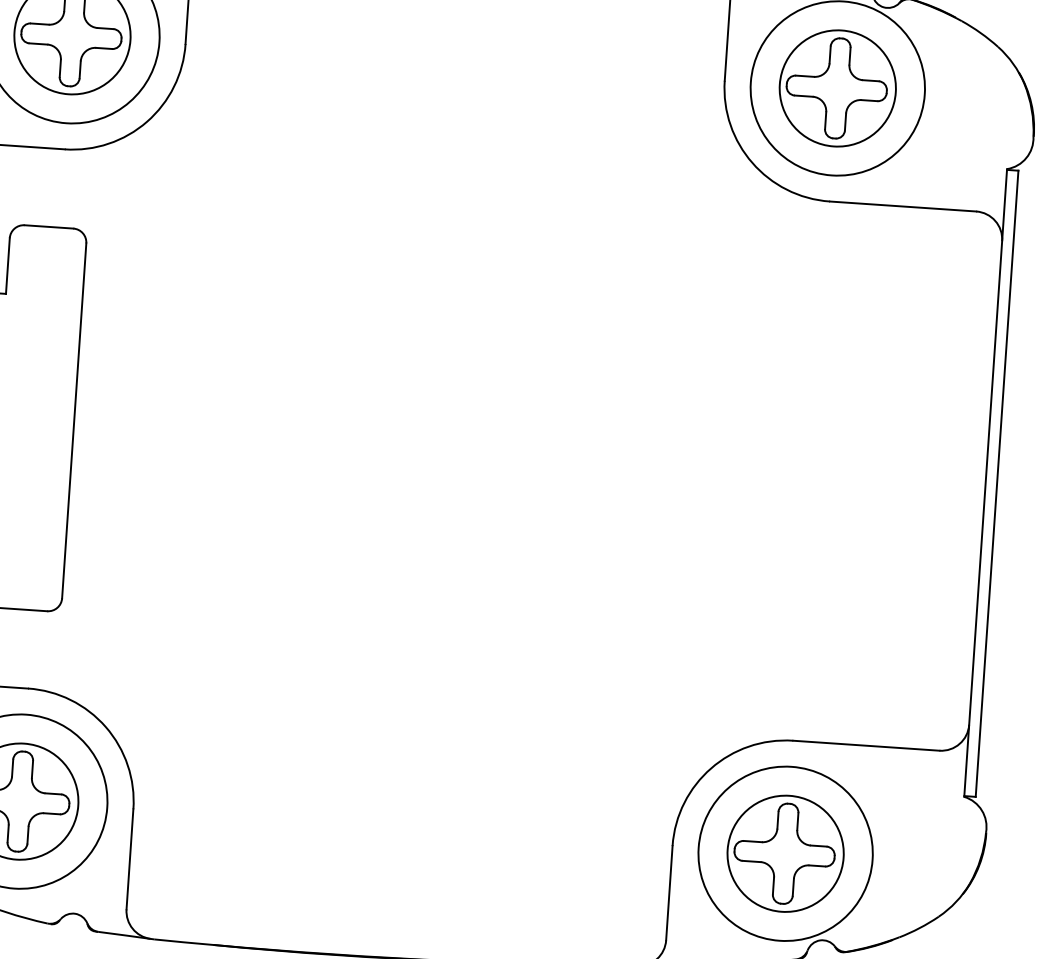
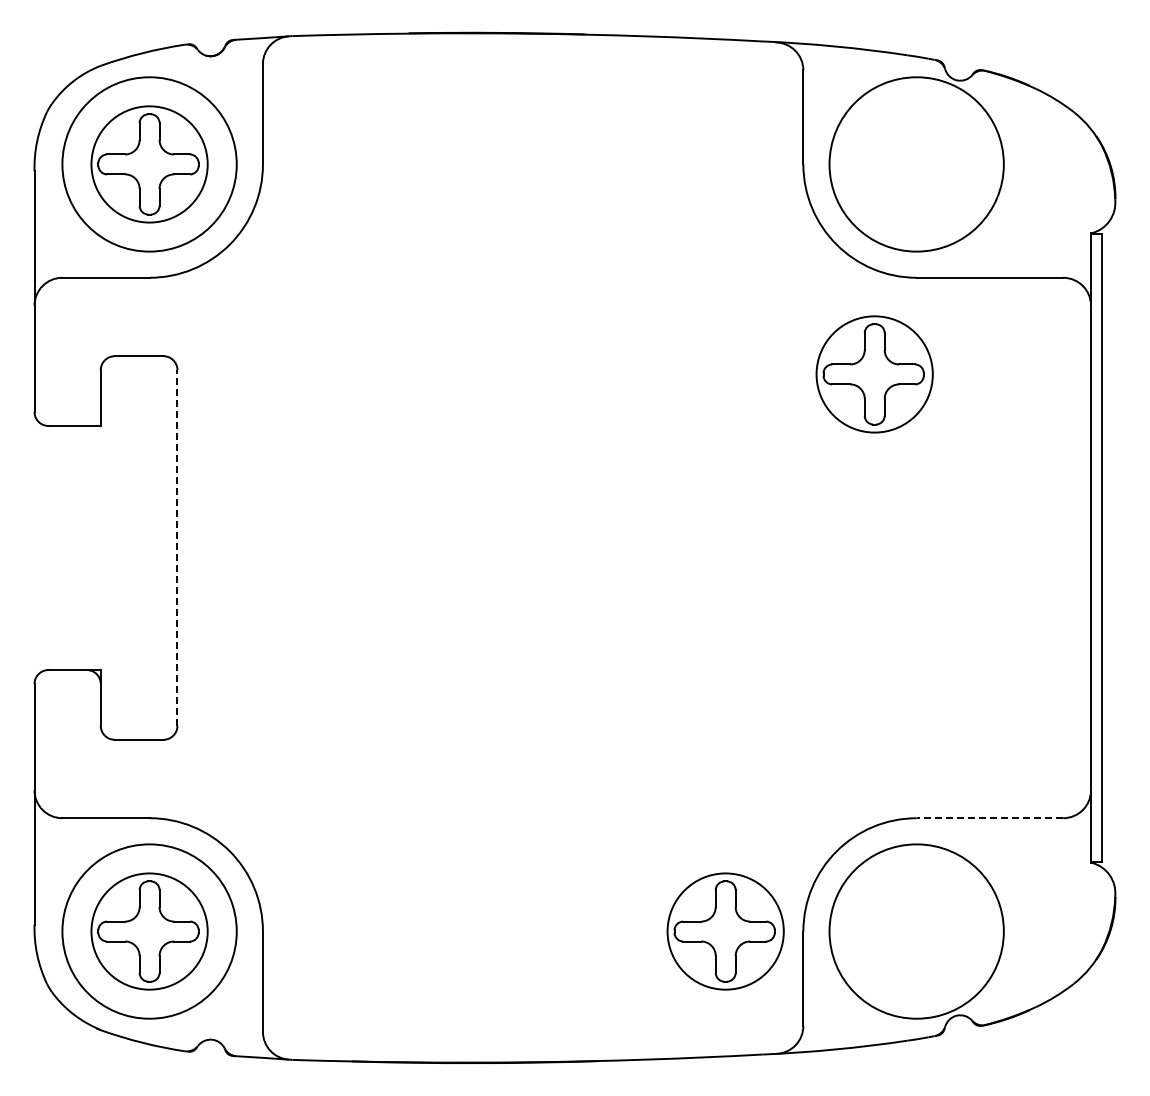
part: (837, 88) -> (874, 374), moved
line: (74, 421) -> (177, 548), solid -> dashed
line: (865, 745) -> (989, 818), solid -> dashed
part: (785, 853) -> (725, 931), moved

